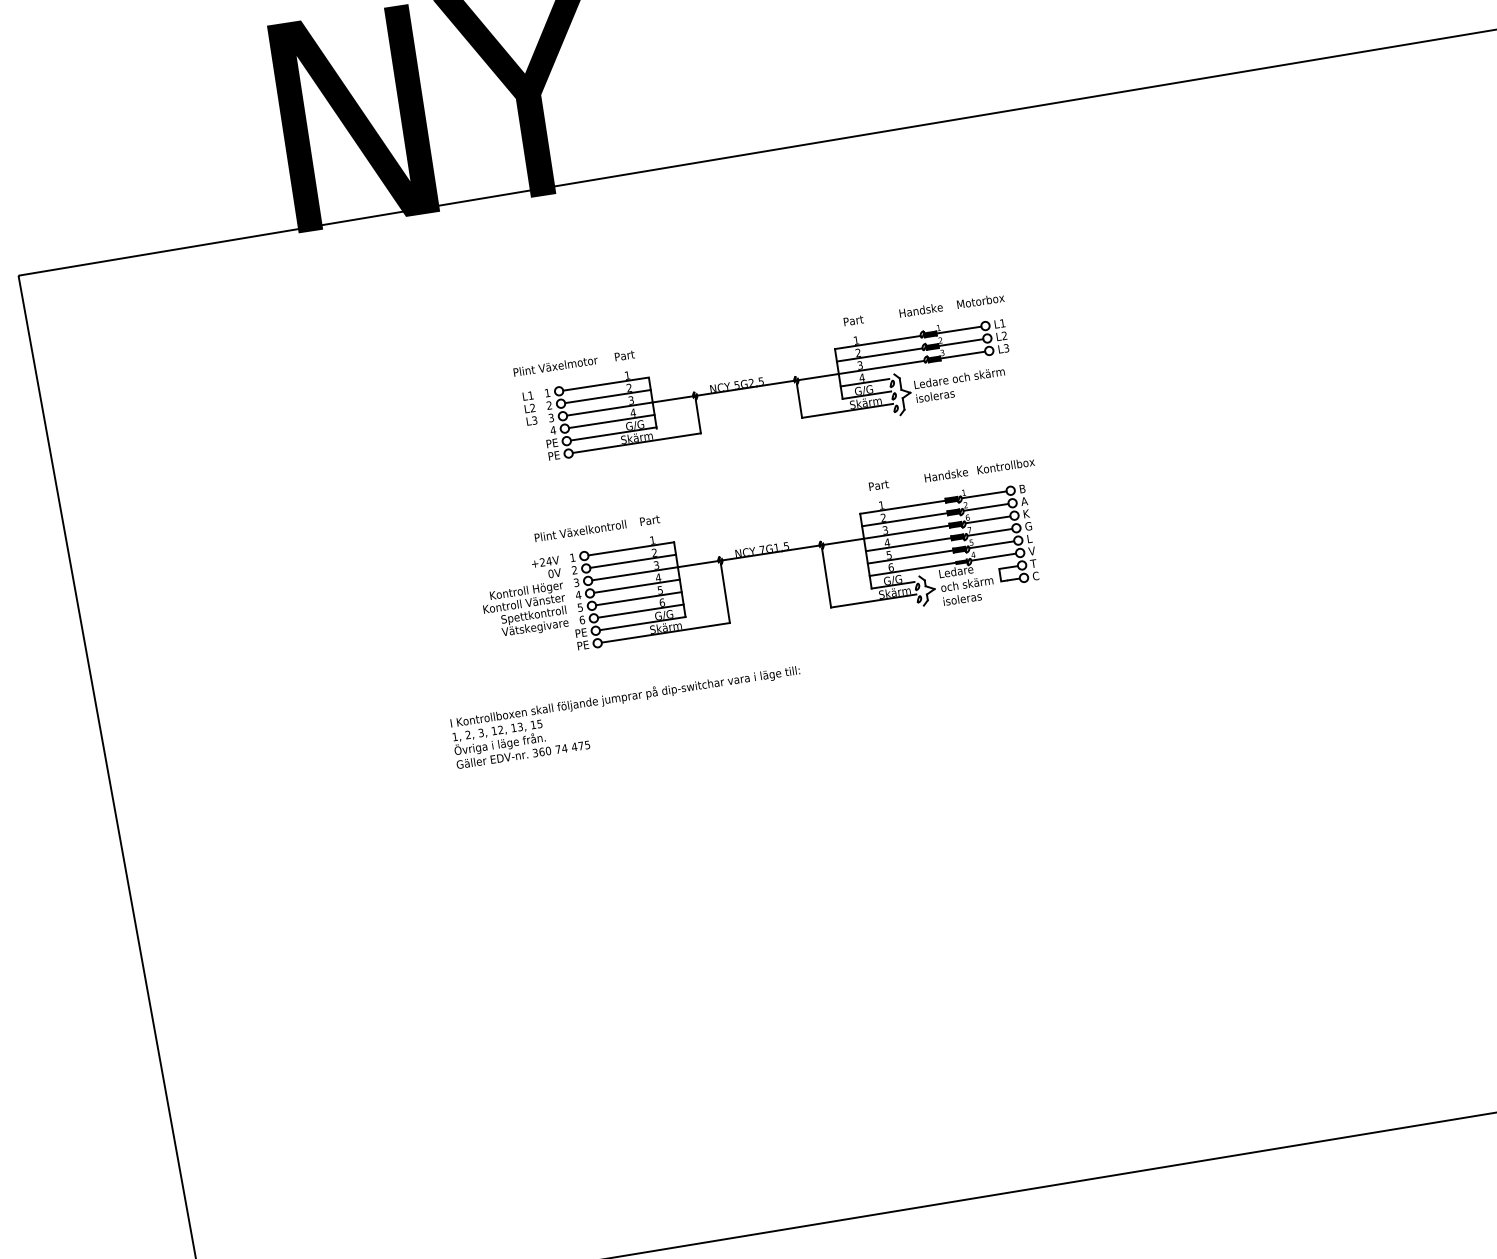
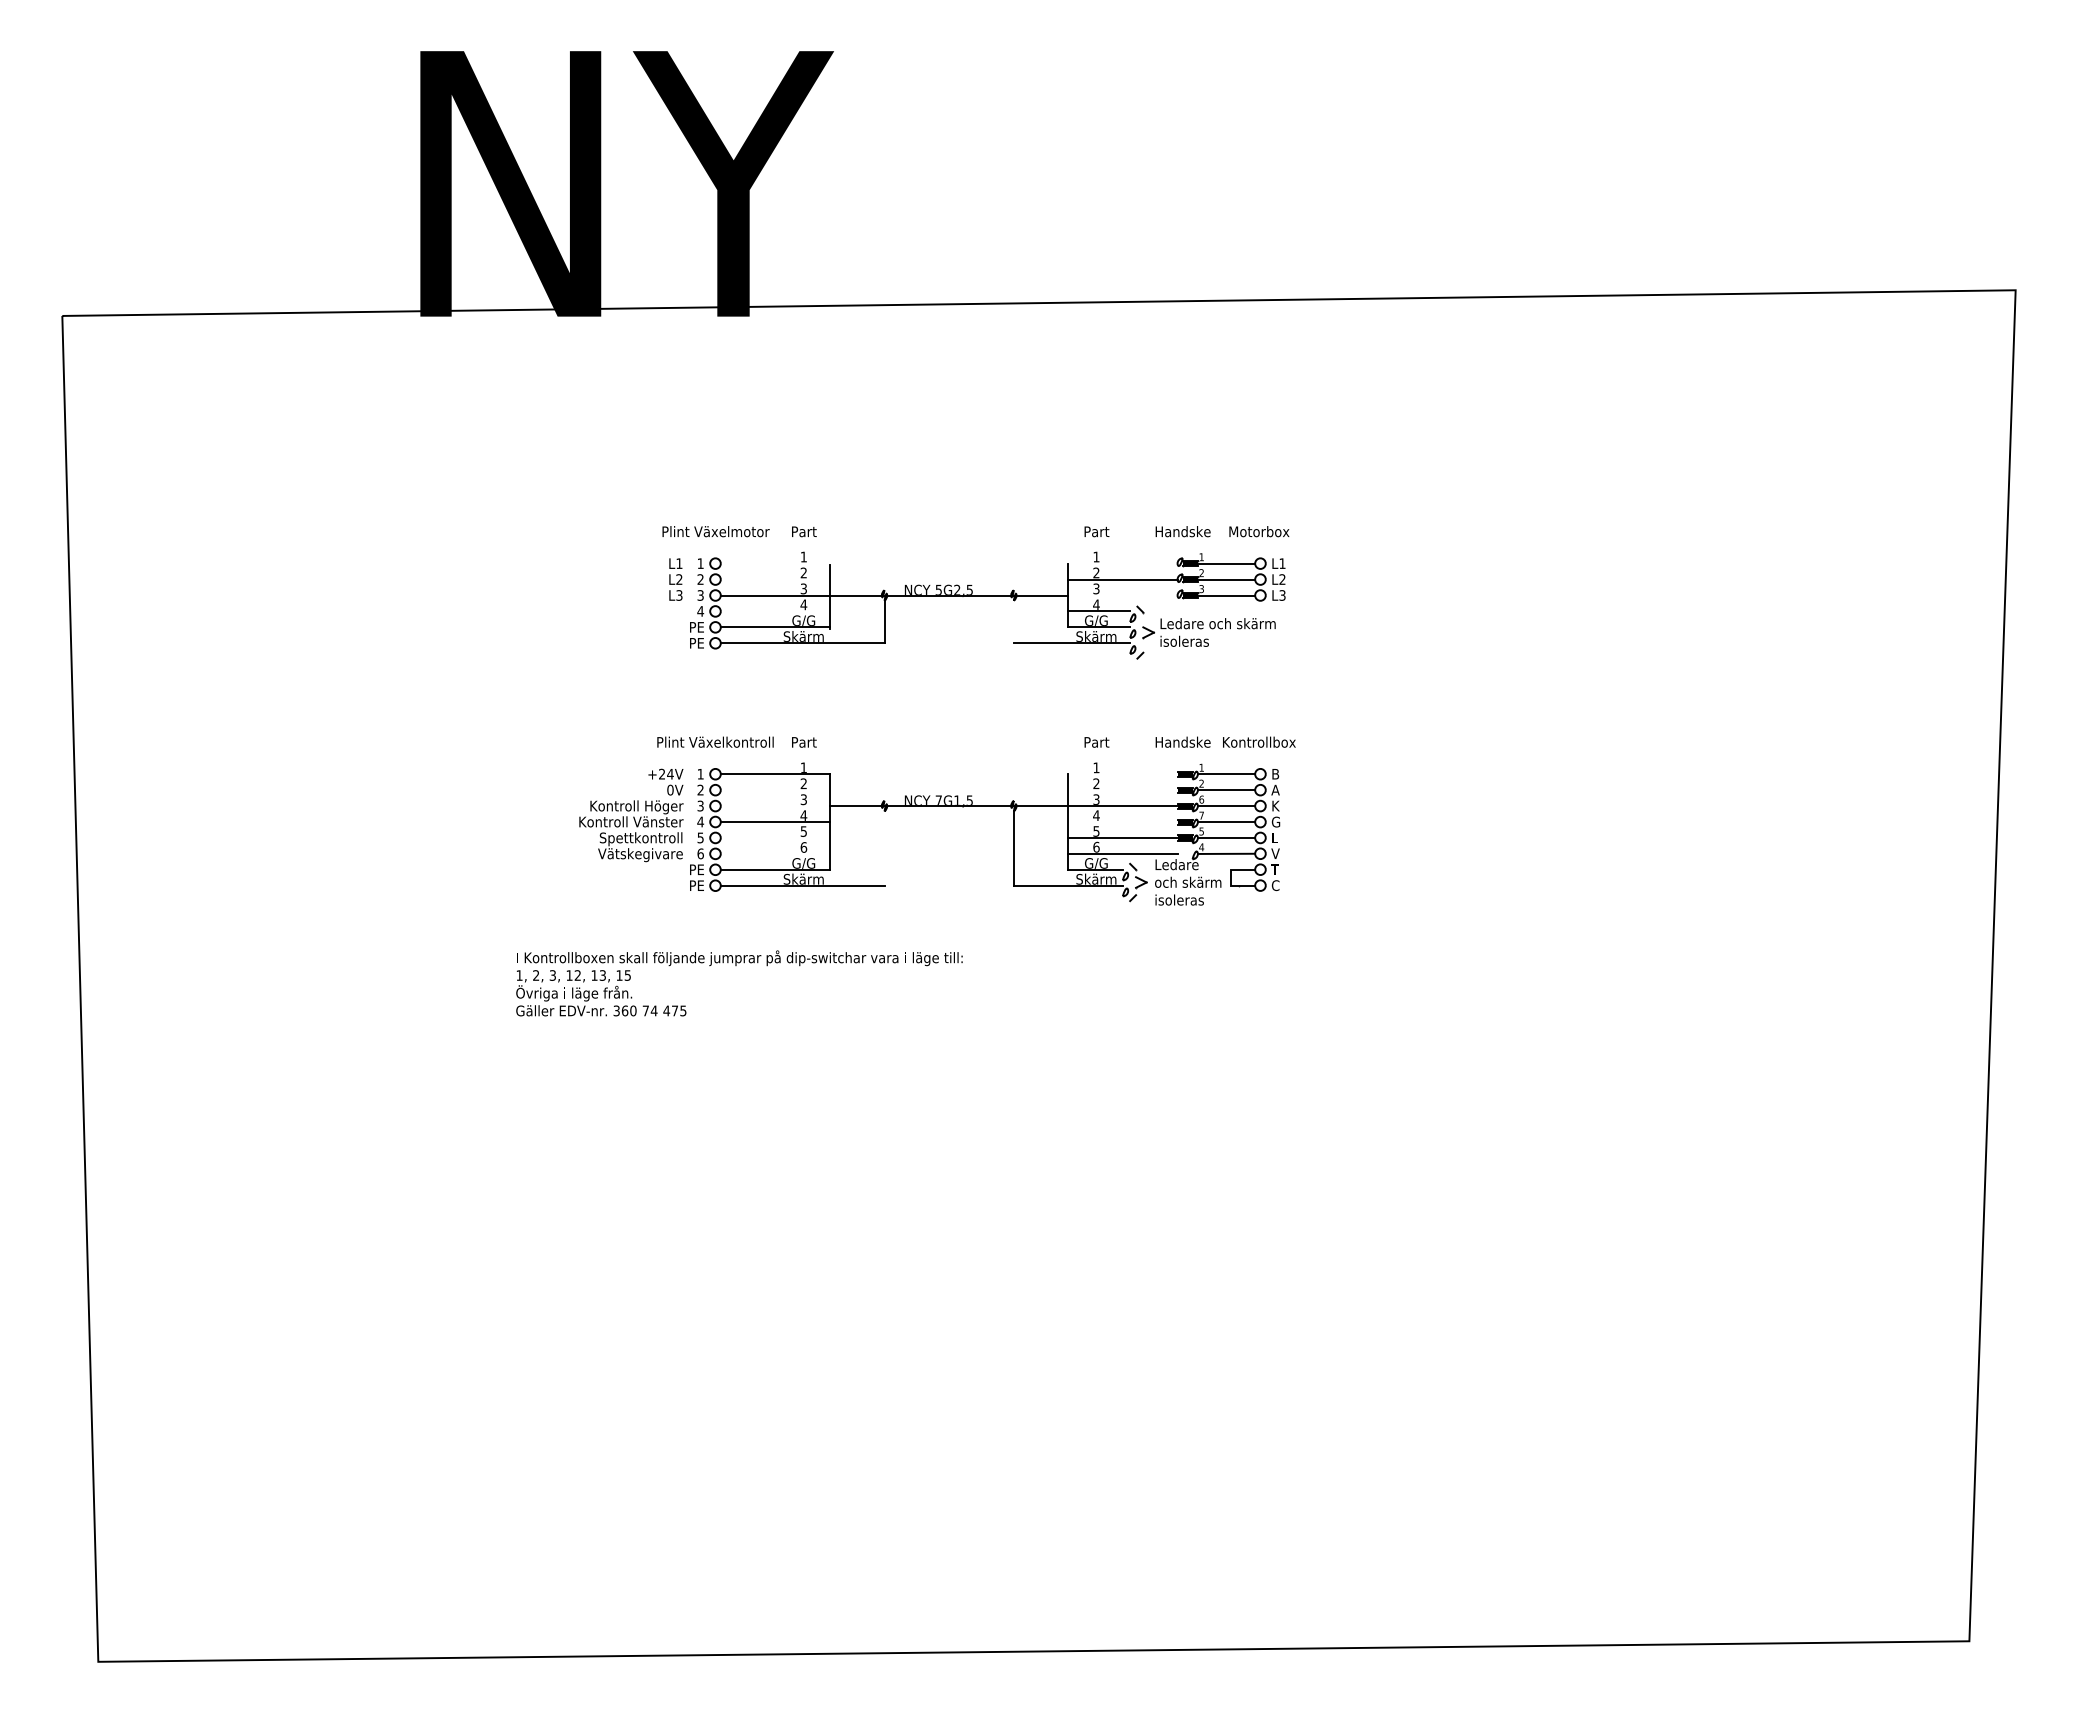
line: (877, 342) -> (1122, 563), removed
line: (881, 367) -> (1122, 595), removed
line: (606, 383) -> (775, 563), removed
line: (607, 396) -> (775, 579), removed
line: (799, 400) -> (1013, 621), removed
line: (611, 421) -> (775, 611), removed
line: (902, 507) -> (1122, 774), removed
line: (904, 520) -> (1122, 790), removed
line: (908, 545) -> (1122, 822), removed
line: (633, 561) -> (775, 790), removed
fill: (960, 561) -> (1184, 853), removed
line: (635, 574) -> (775, 806), removed
line: (725, 593) -> (884, 848), removed
line: (638, 598) -> (775, 837), removed
line: (640, 610) -> (775, 853), removed

